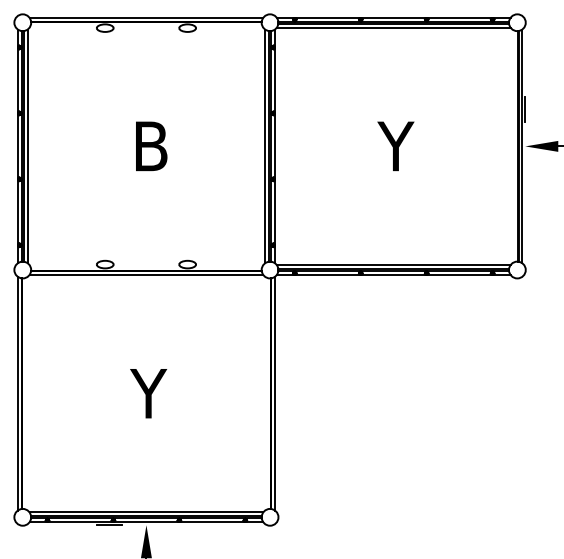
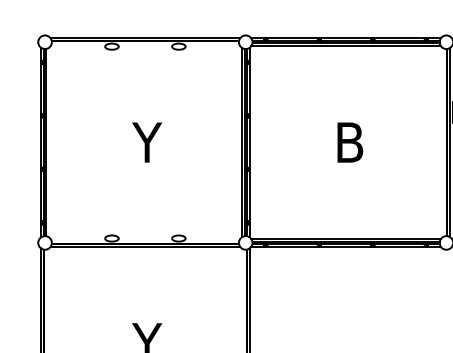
line: (27, 146) -> (48, 142), removed
text: (148, 146) -> (147, 142), B -> Y
text: (395, 146) -> (347, 142), Y -> B

